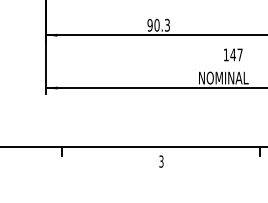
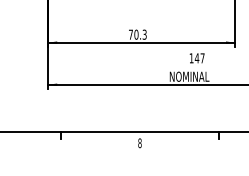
text: (149, 25) -> (130, 34), 90.3 -> 70.3
text: (160, 161) -> (139, 143), 3 -> 8

